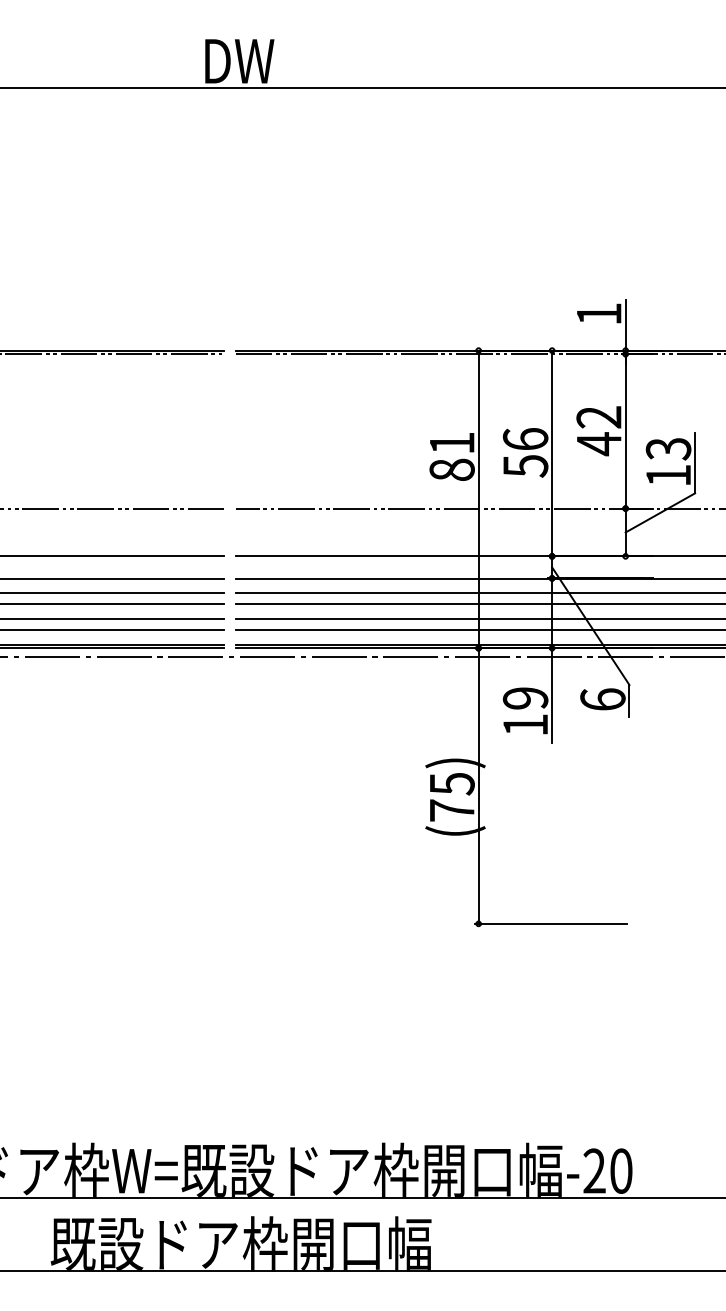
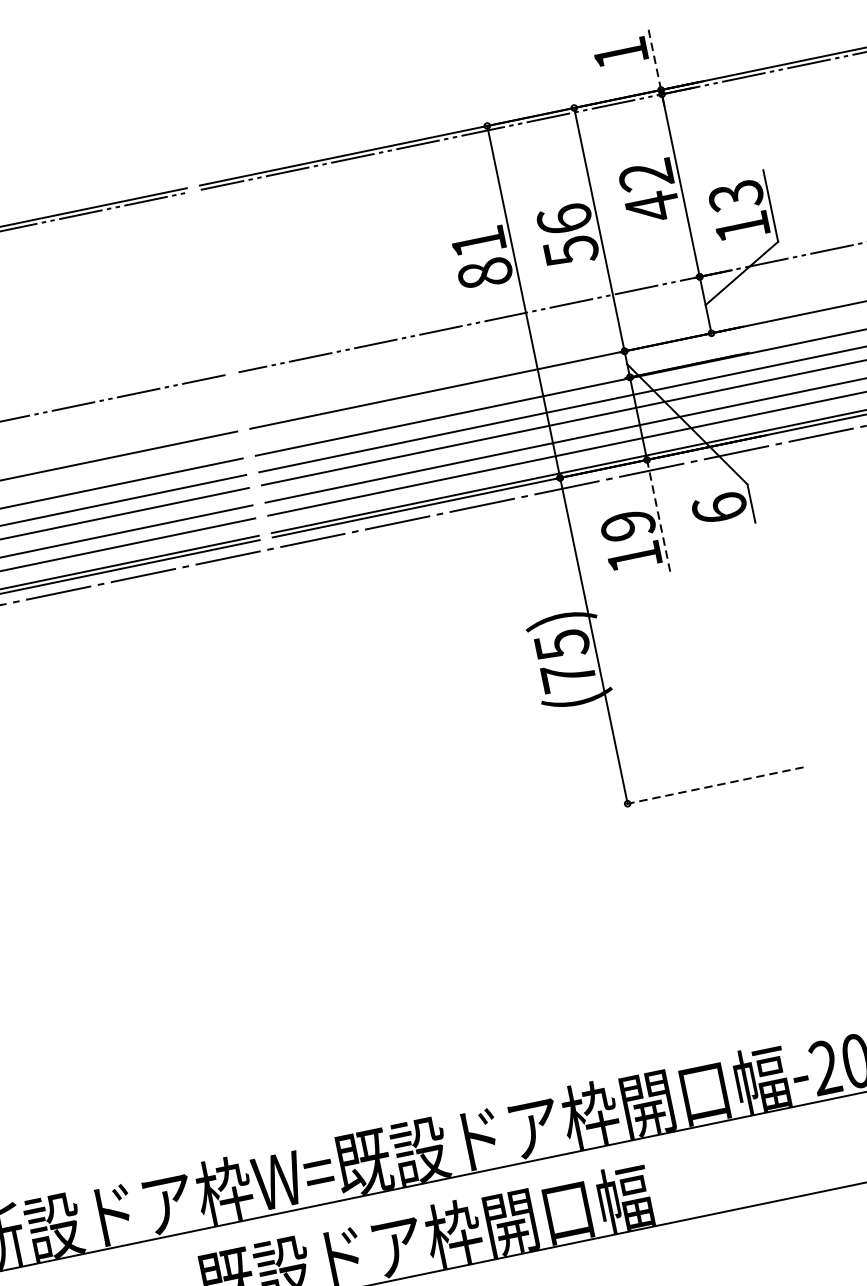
line: (625, 325) -> (654, 60), solid -> dashed
line: (552, 695) -> (659, 515), solid -> dashed
line: (550, 923) -> (712, 785), solid -> dashed

